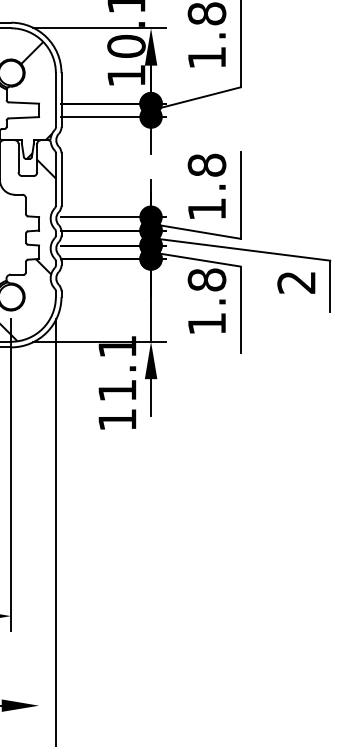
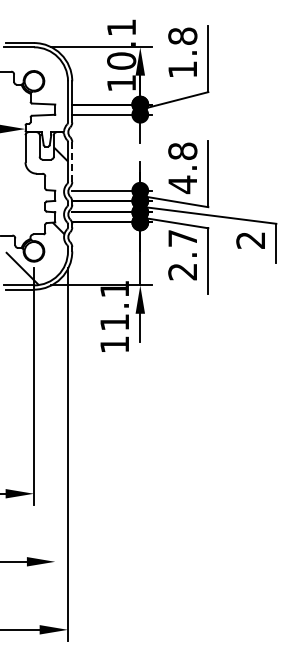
hatch: (28, 99) -> (47, 101), removed
line: (61, 179) -> (72, 162), solid -> dashed
text: (206, 208) -> (182, 184), 1.8 -> 4.8
text: (206, 301) -> (182, 254), 1.8 -> 2.7

